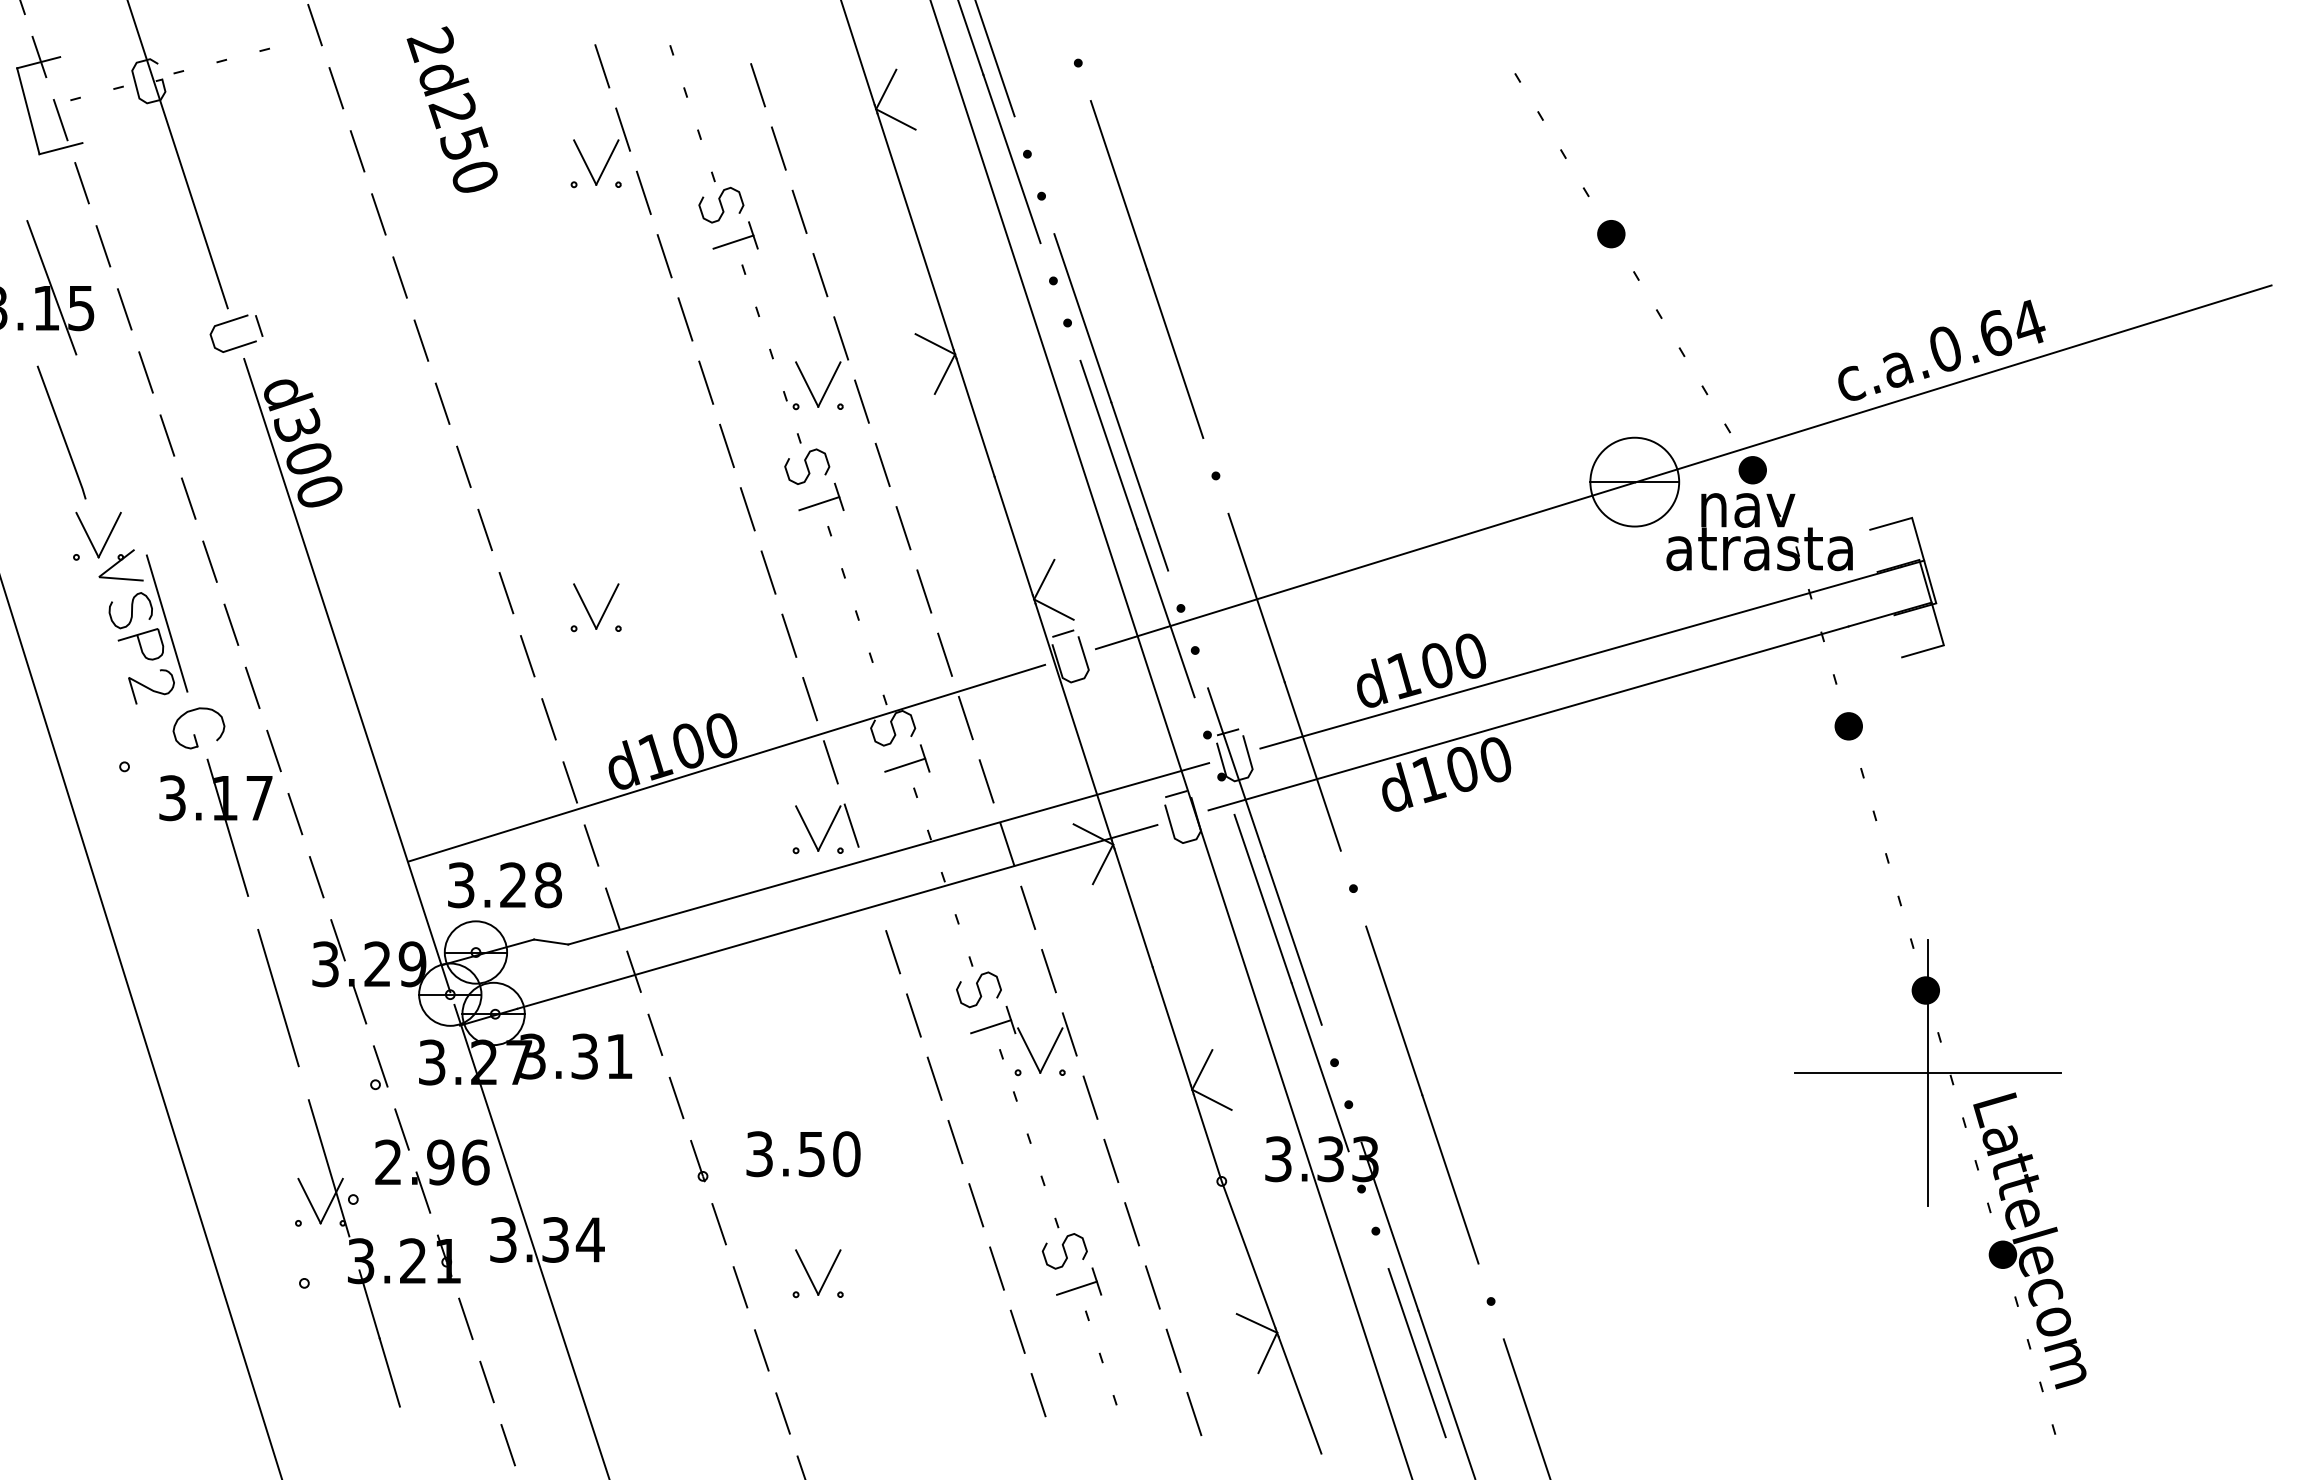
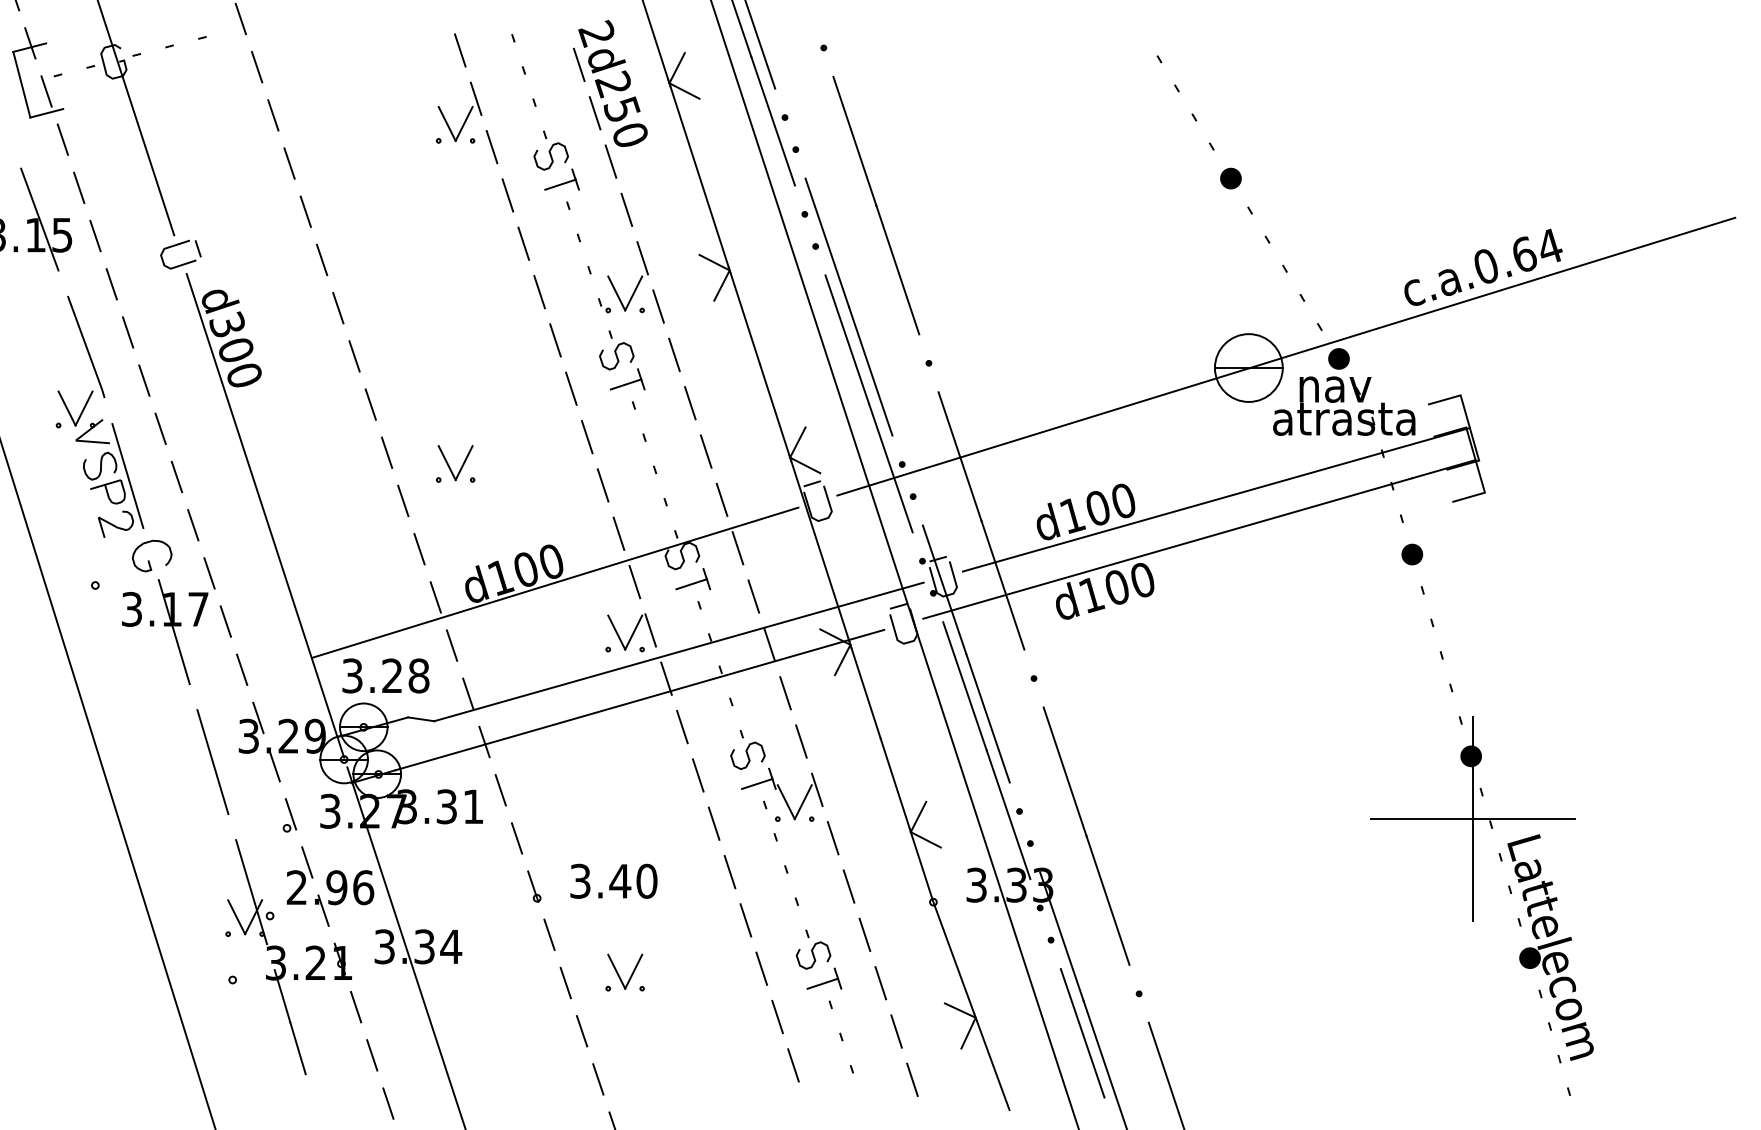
text: (451, 109) -> (612, 83), moved
line: (61, 432) -> (86, 346), moved
line: (872, 888) -> (666, 678), added
text: (811, 1154) -> (620, 881), 3.50 -> 3.40

